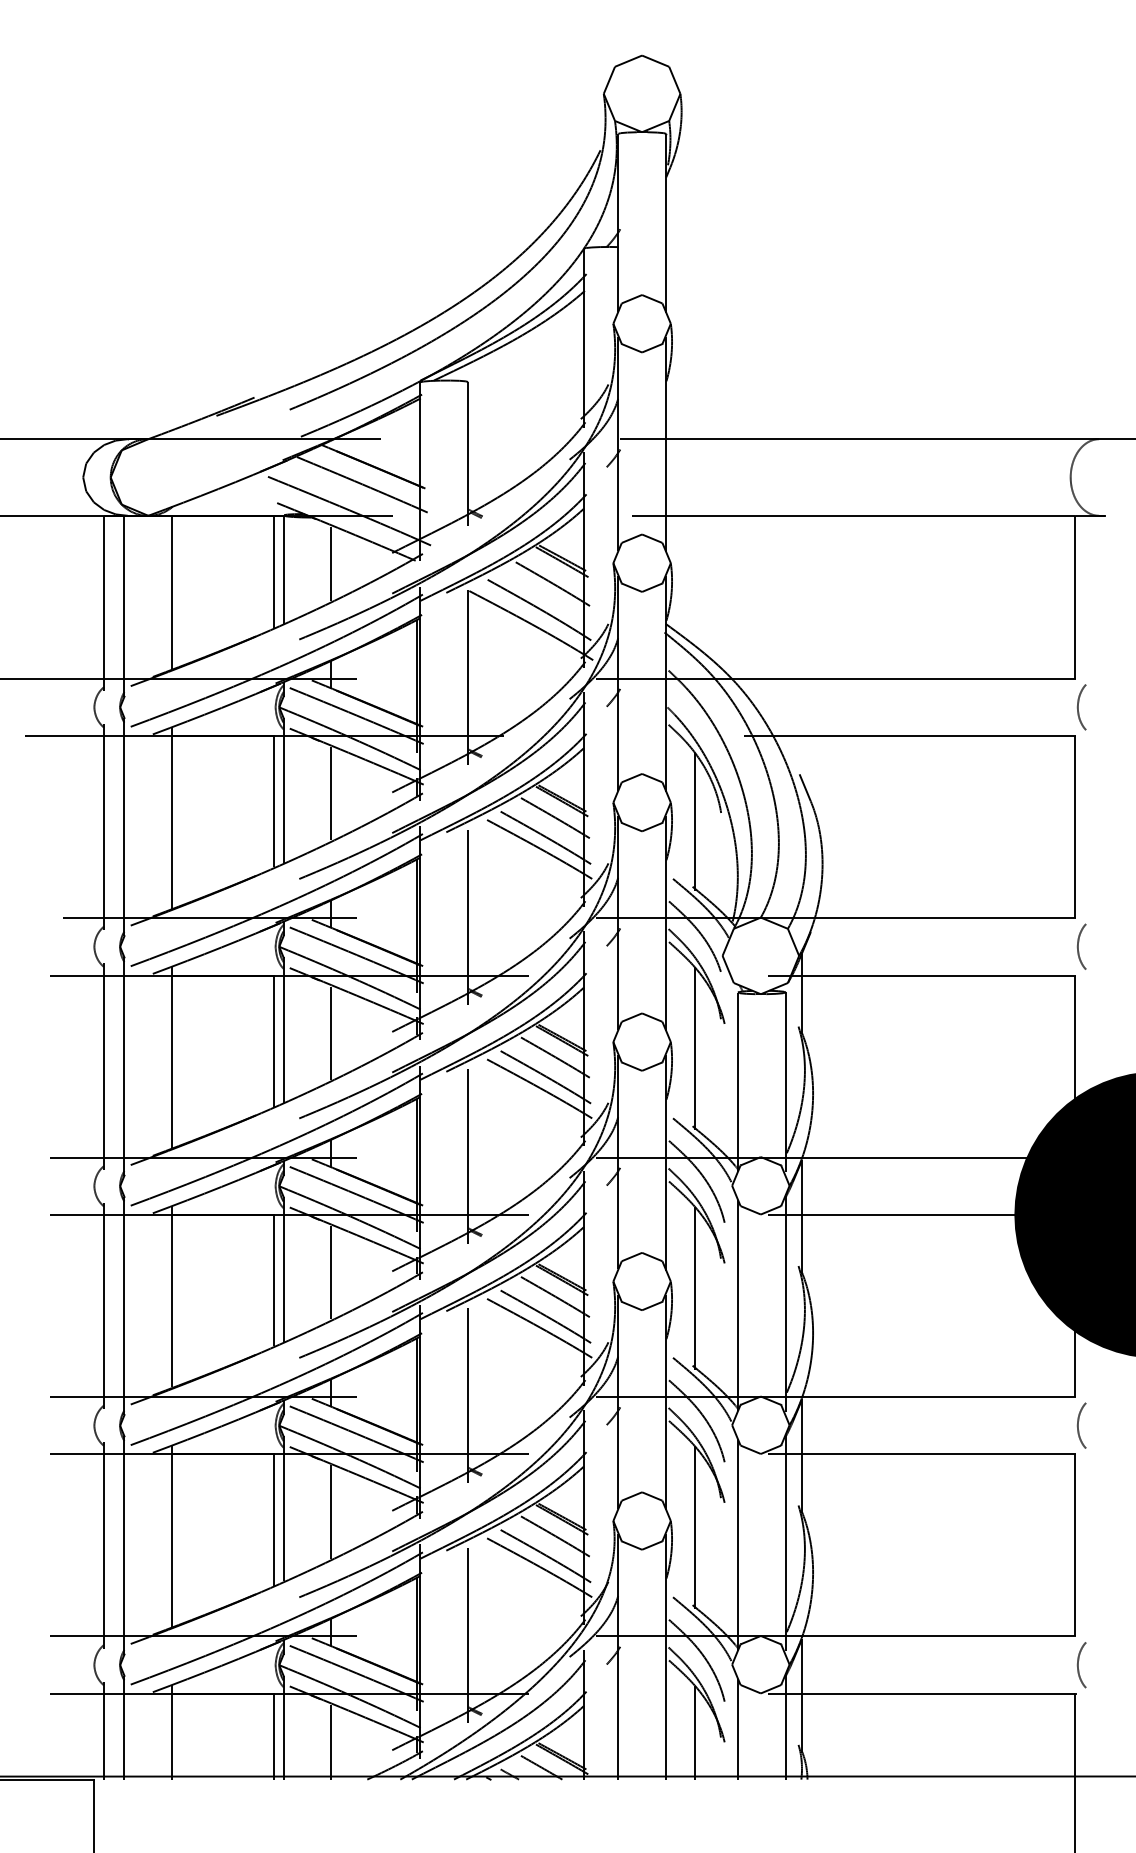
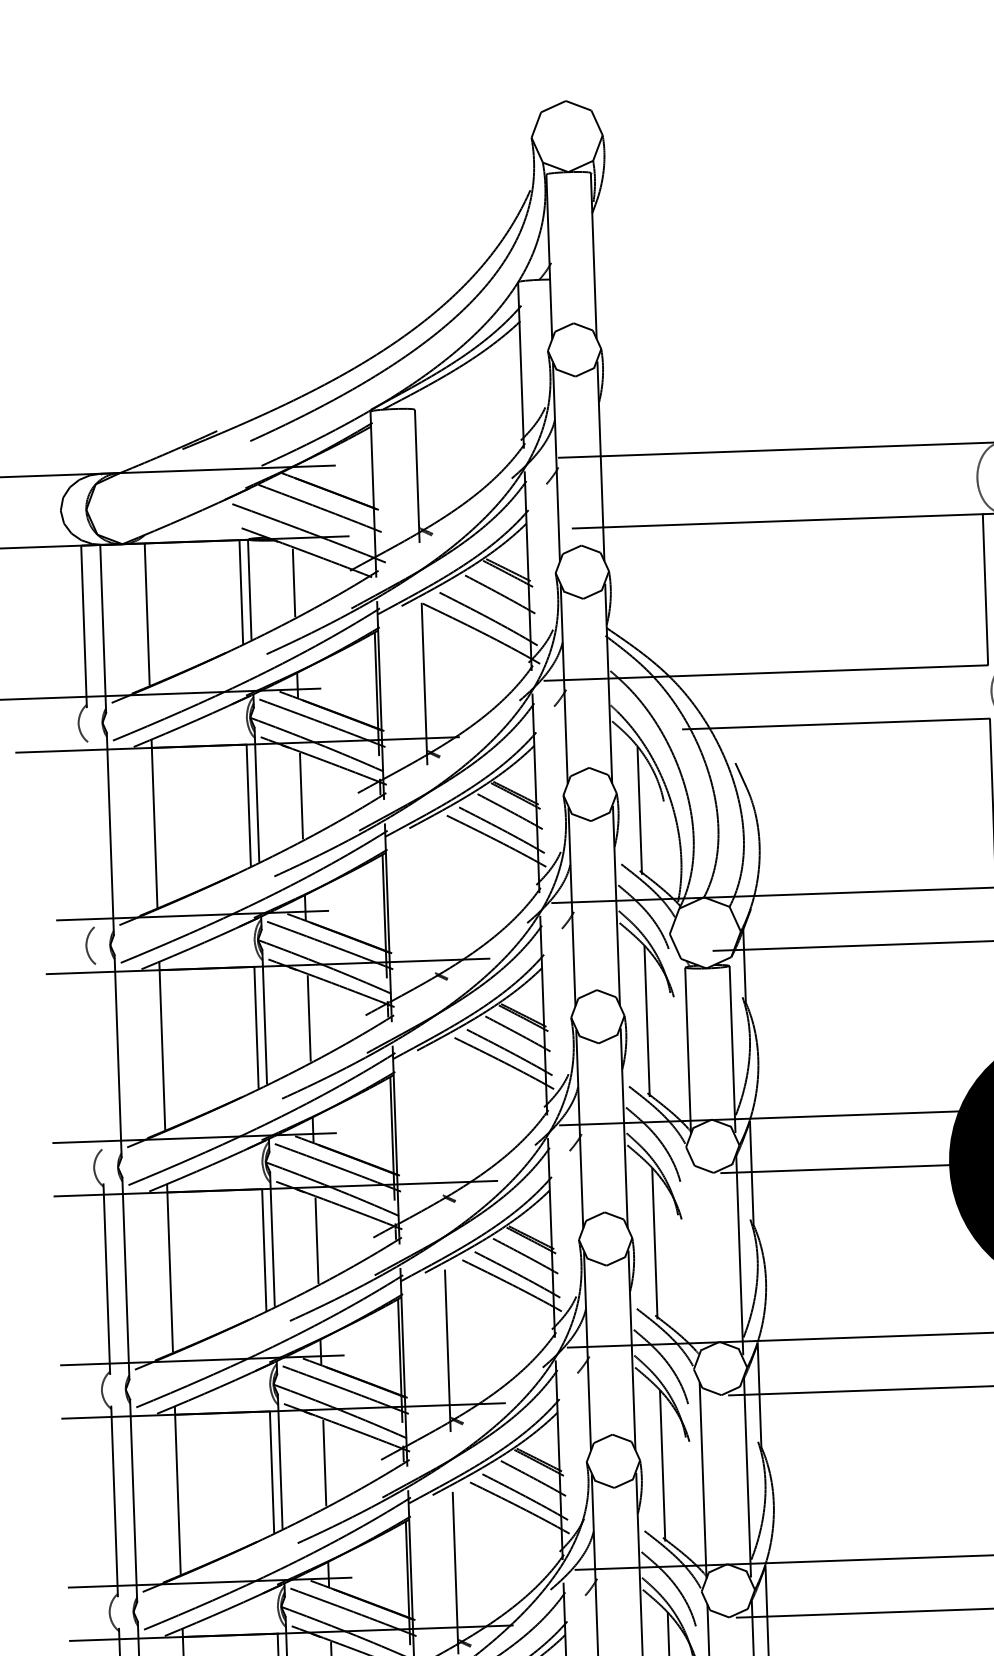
line: (103, 826) -> (90, 834), removed
line: (468, 916) -> (432, 905), removed
line: (103, 1066) -> (98, 1056), removed
line: (468, 1156) -> (440, 1128), removed
line: (737, 1305) -> (694, 1258), removed

